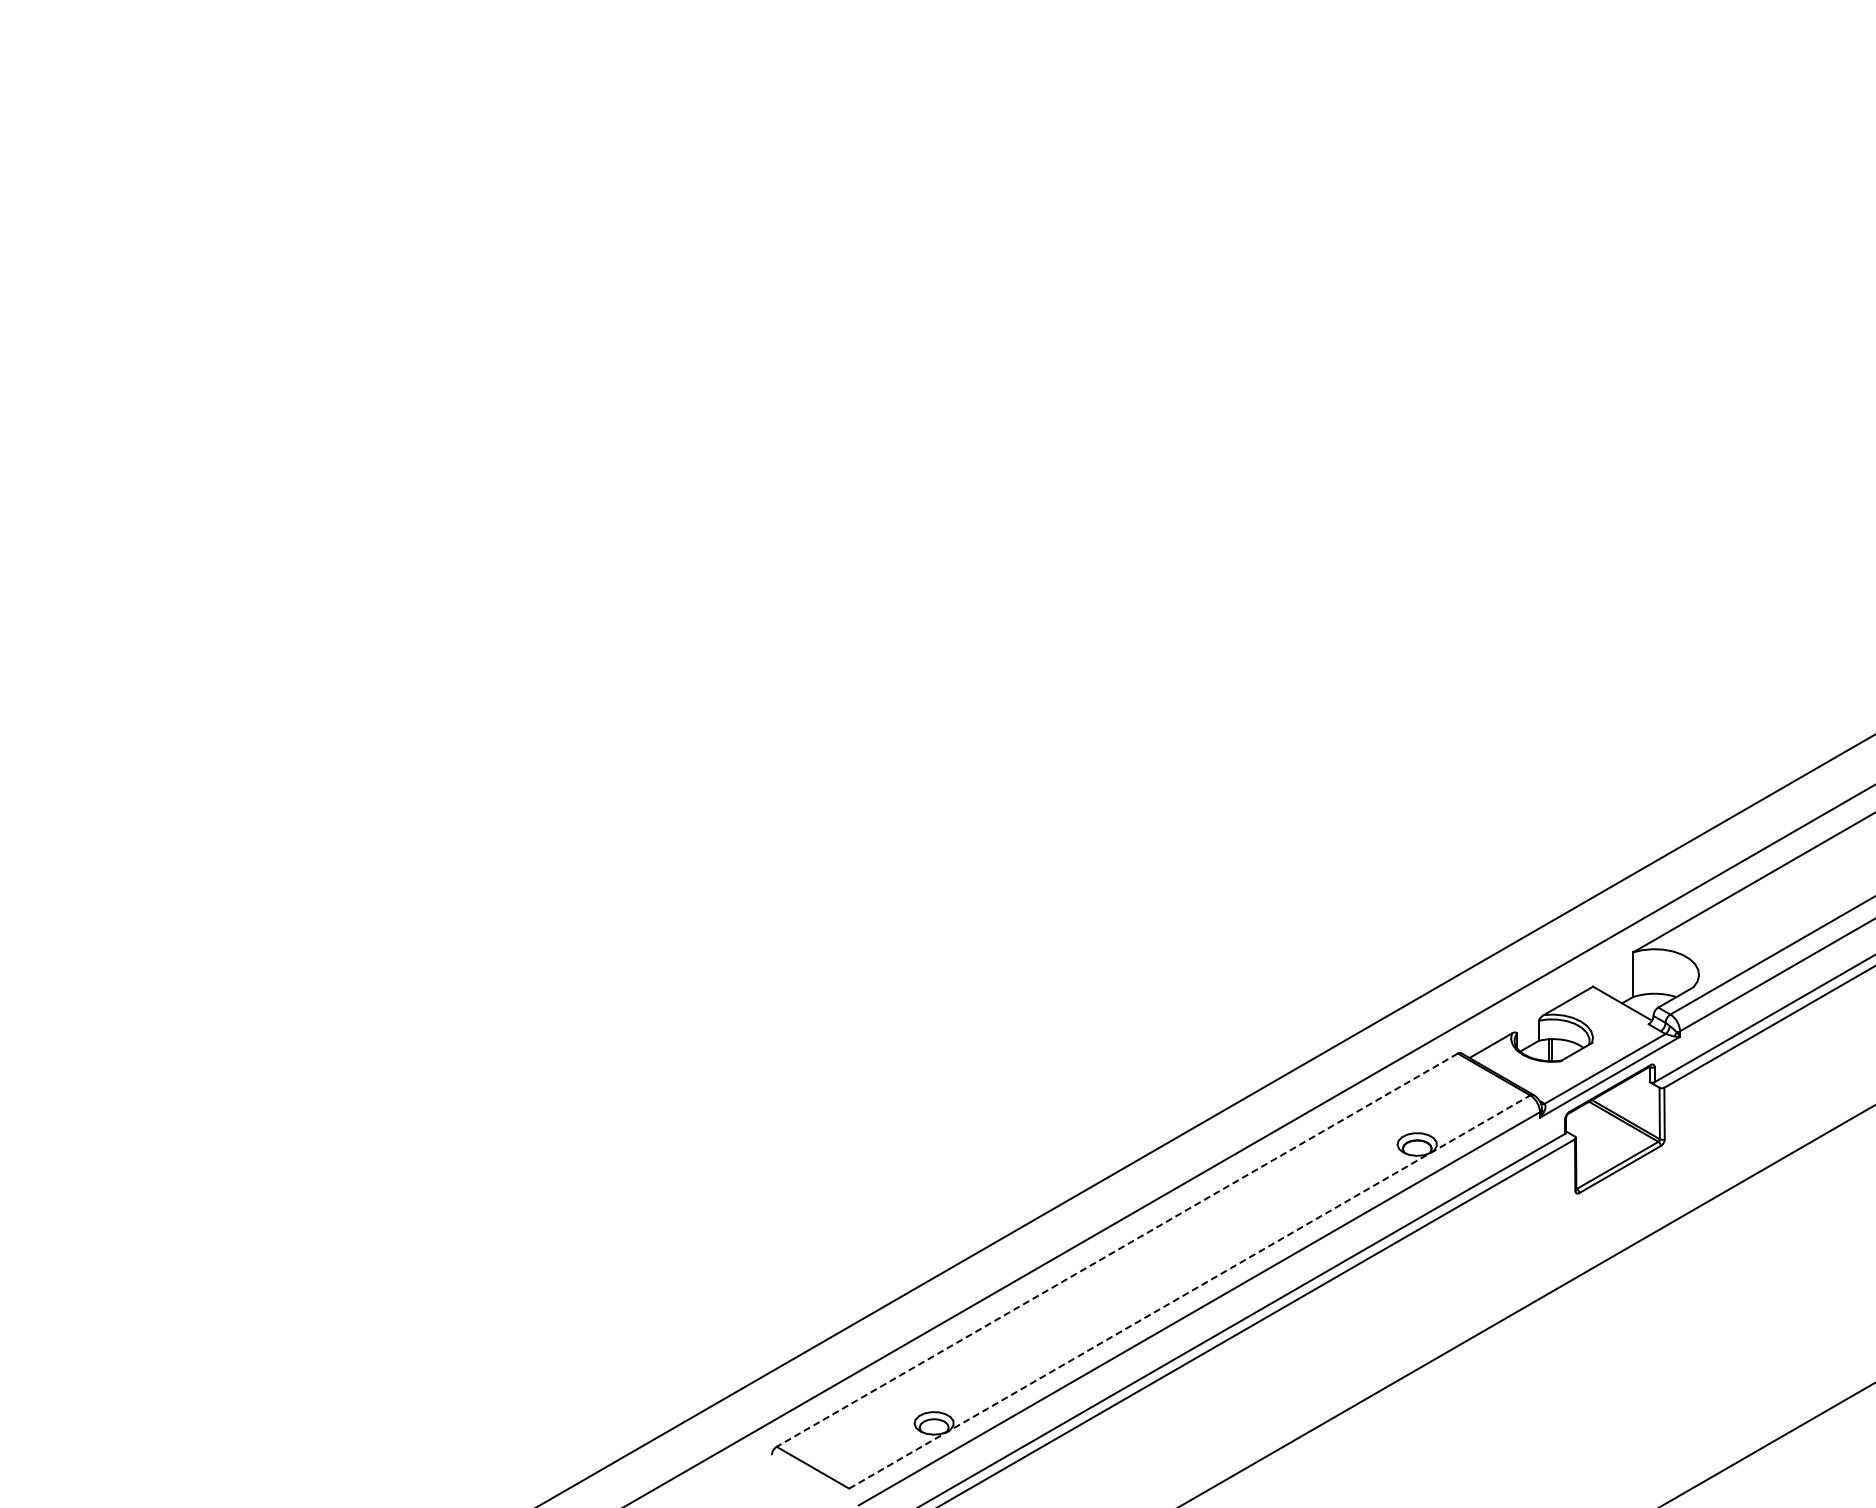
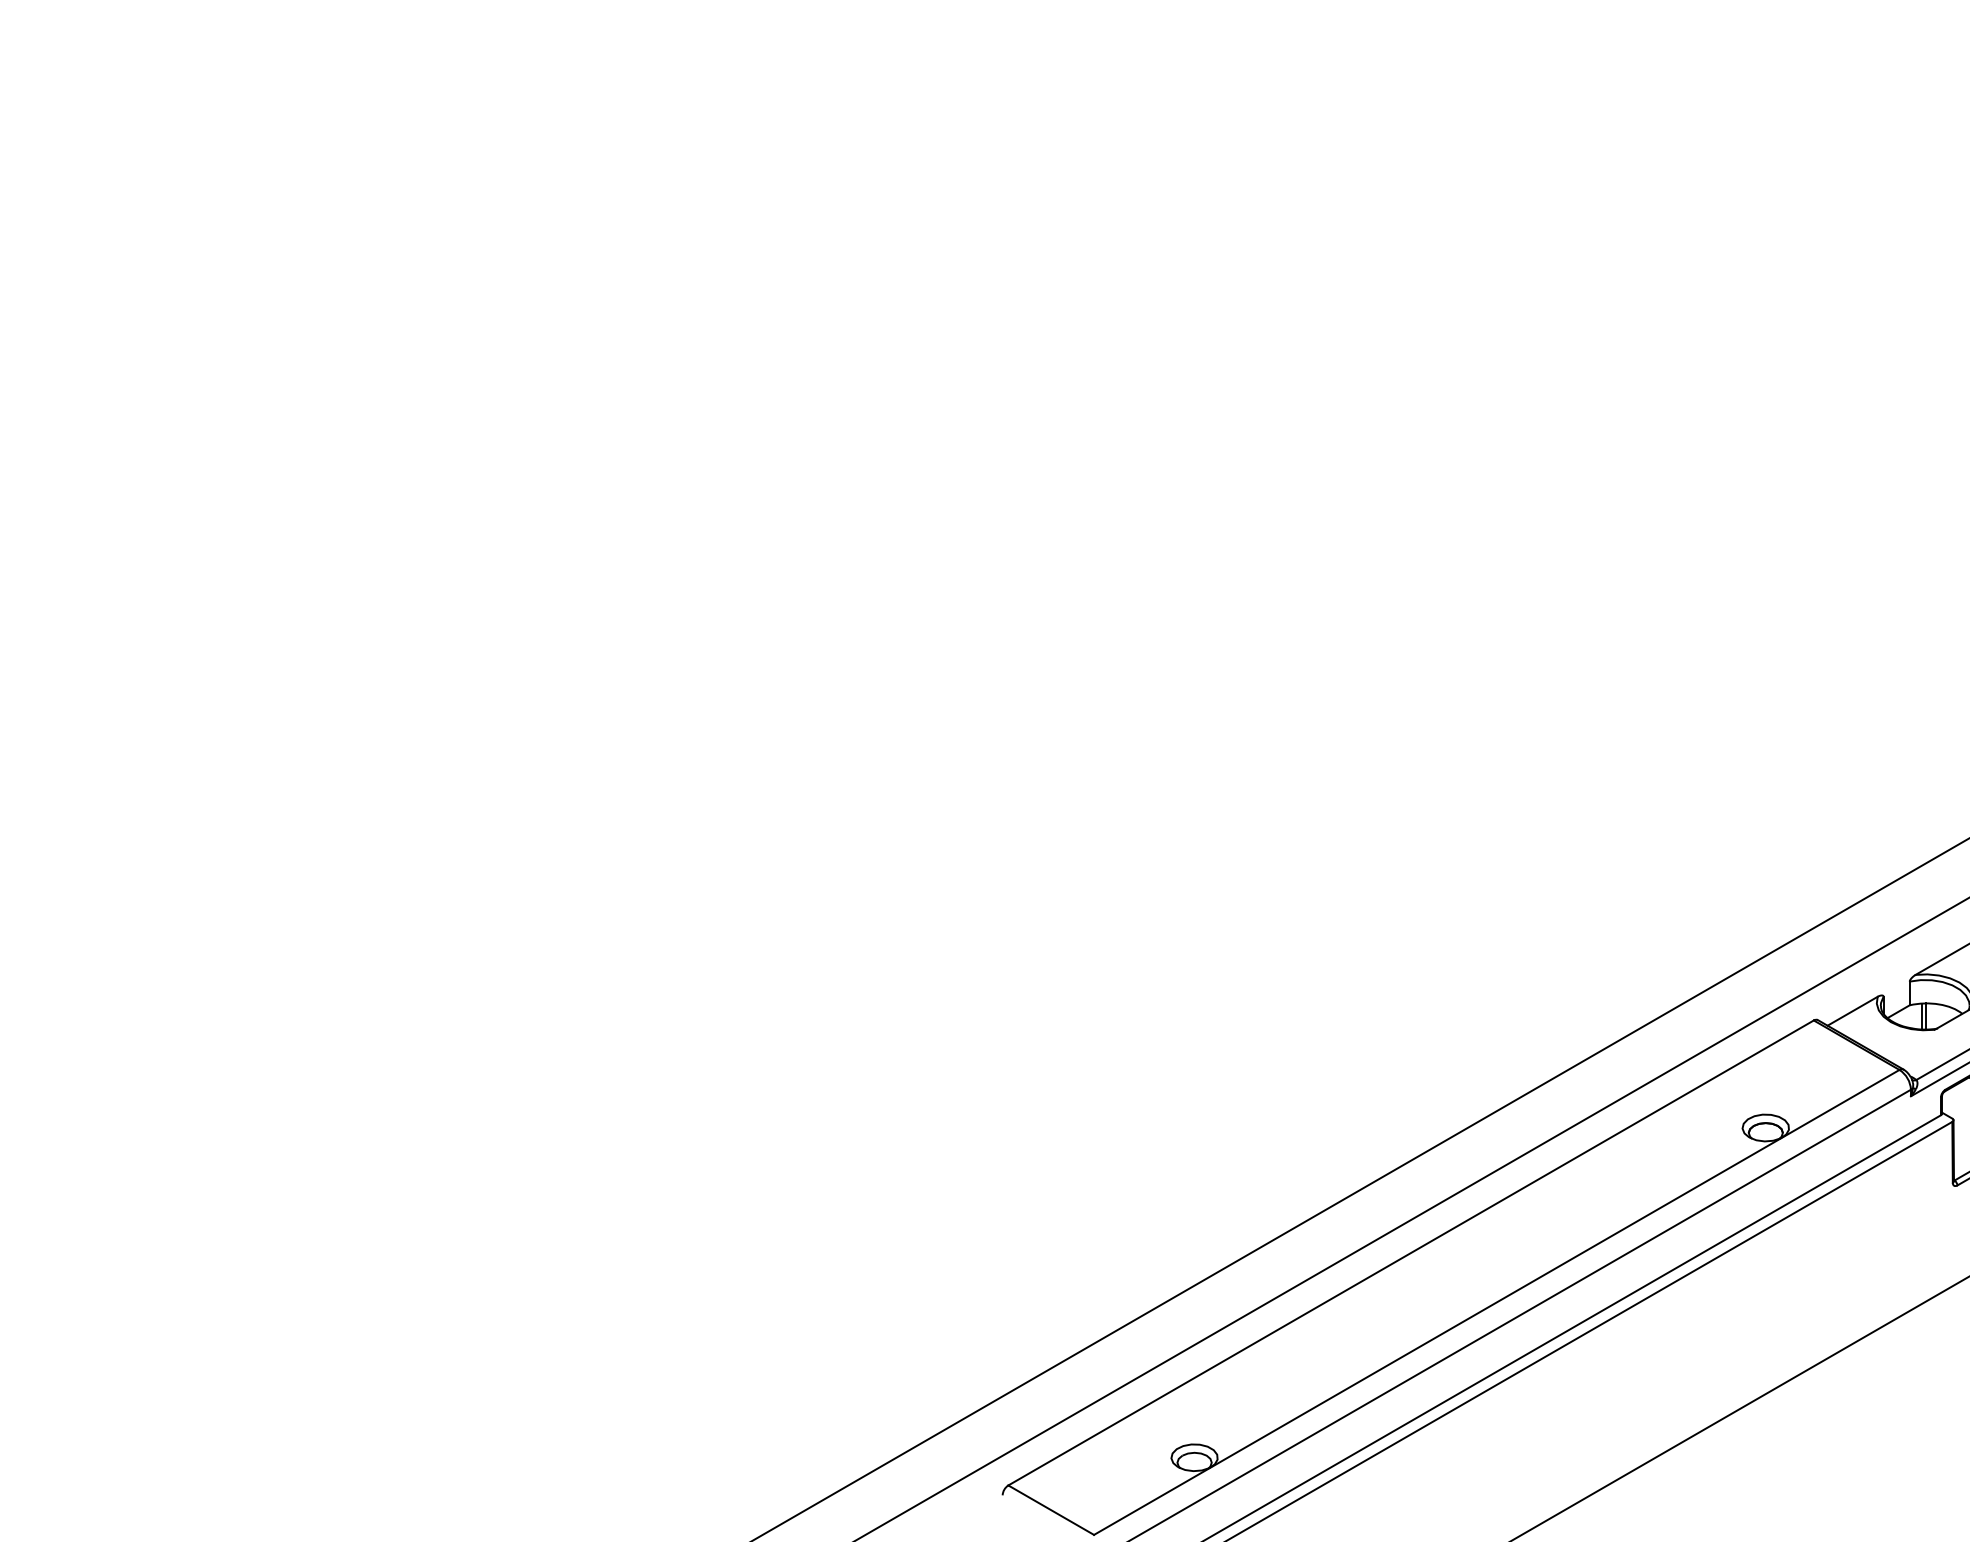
line: (1116, 1250) -> (1410, 1253), dashed -> solid
line: (1190, 1291) -> (1497, 1301), dashed -> solid

